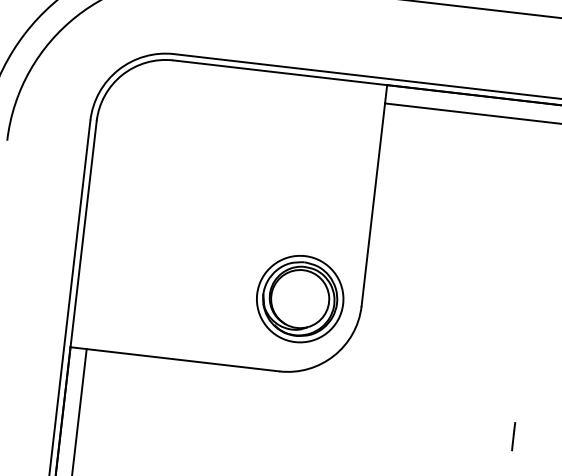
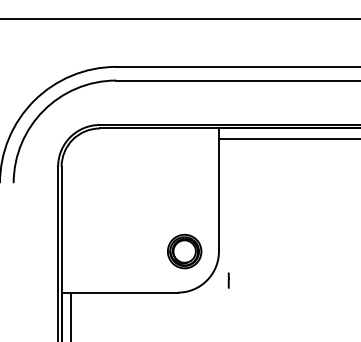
part: (299, 298) -> (184, 251), size x0.7
line: (513, 436) -> (228, 280), moved

